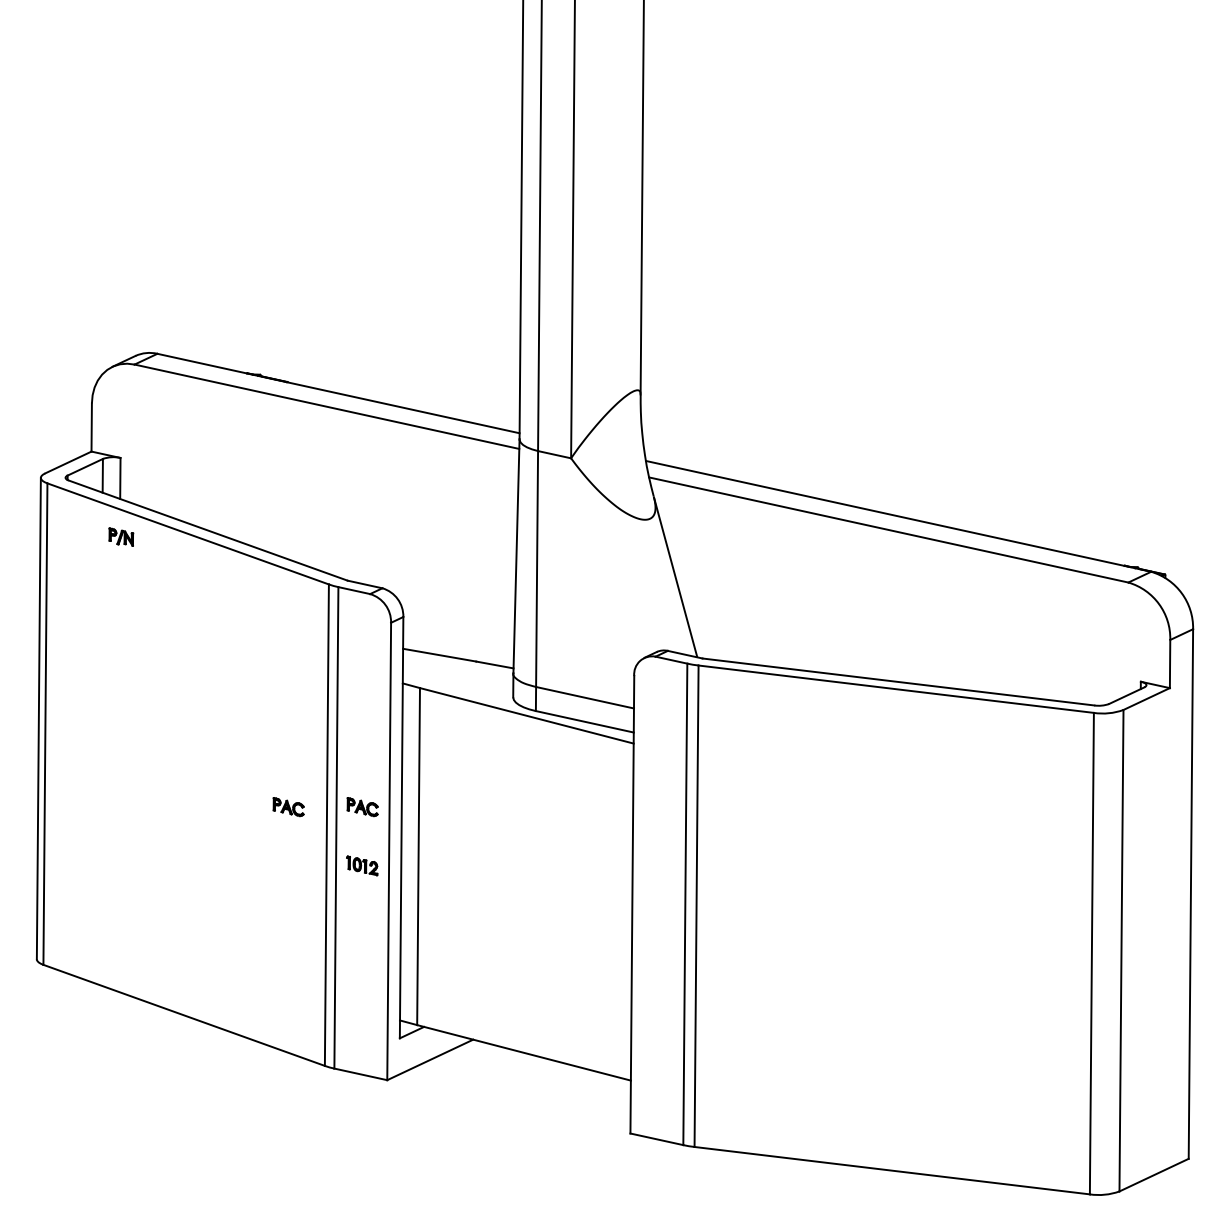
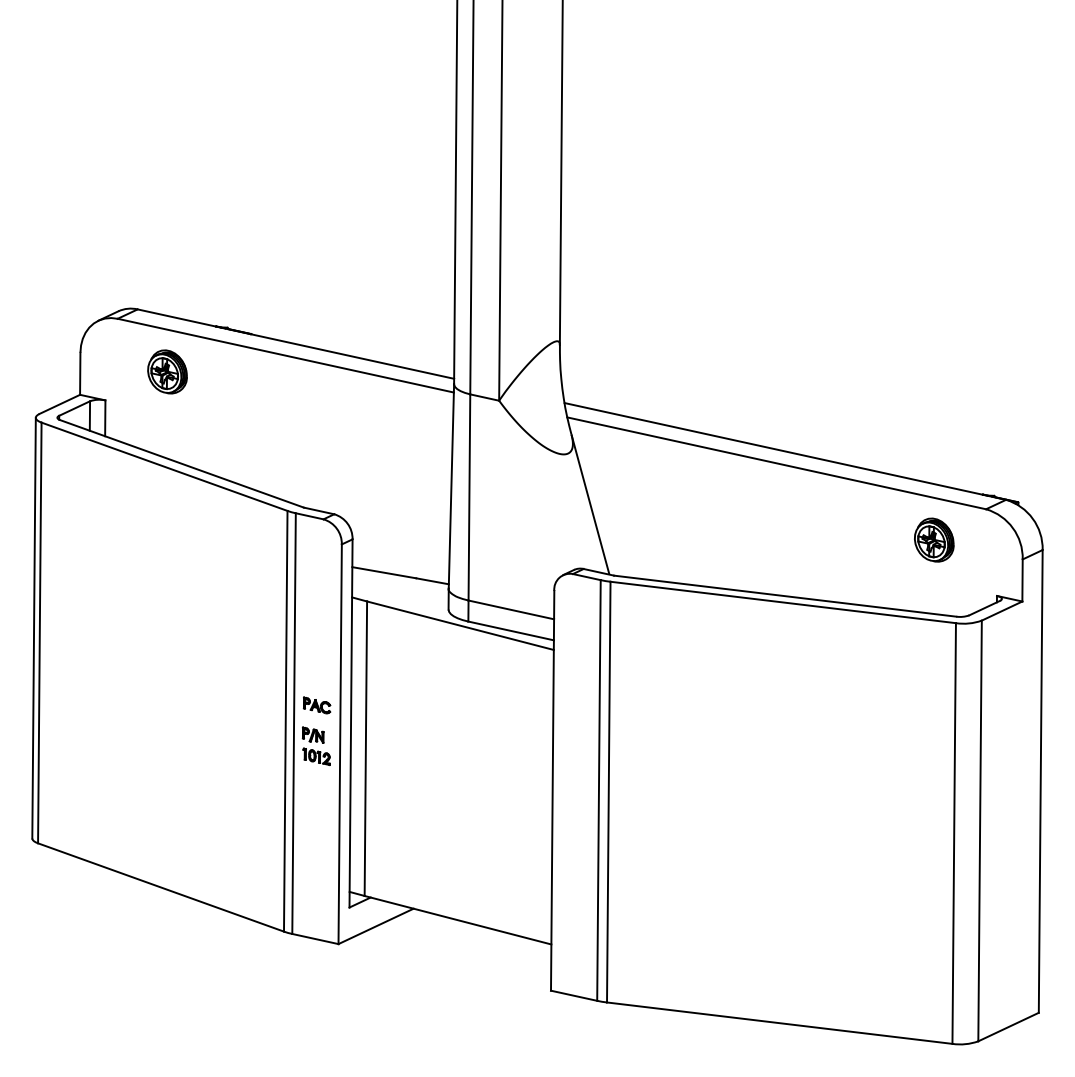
part: (191, 424) -> (167, 371), added
part: (121, 536) -> (313, 734), moved
part: (1069, 617) -> (934, 539), added
part: (288, 807) -> (252, 705), removed

